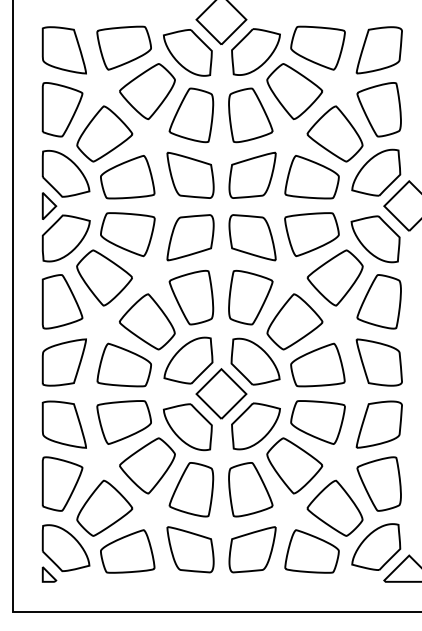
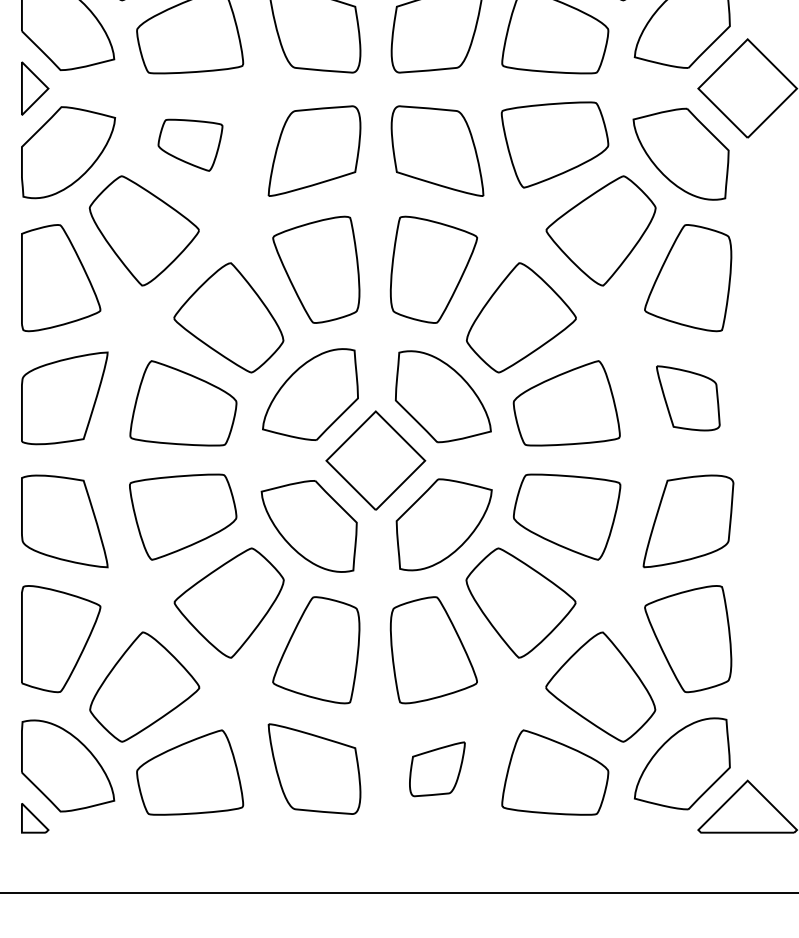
part: (127, 234) -> (189, 144), size x0.6
part: (378, 362) -> (686, 398), size x0.7
part: (252, 549) -> (437, 768), size x0.6

